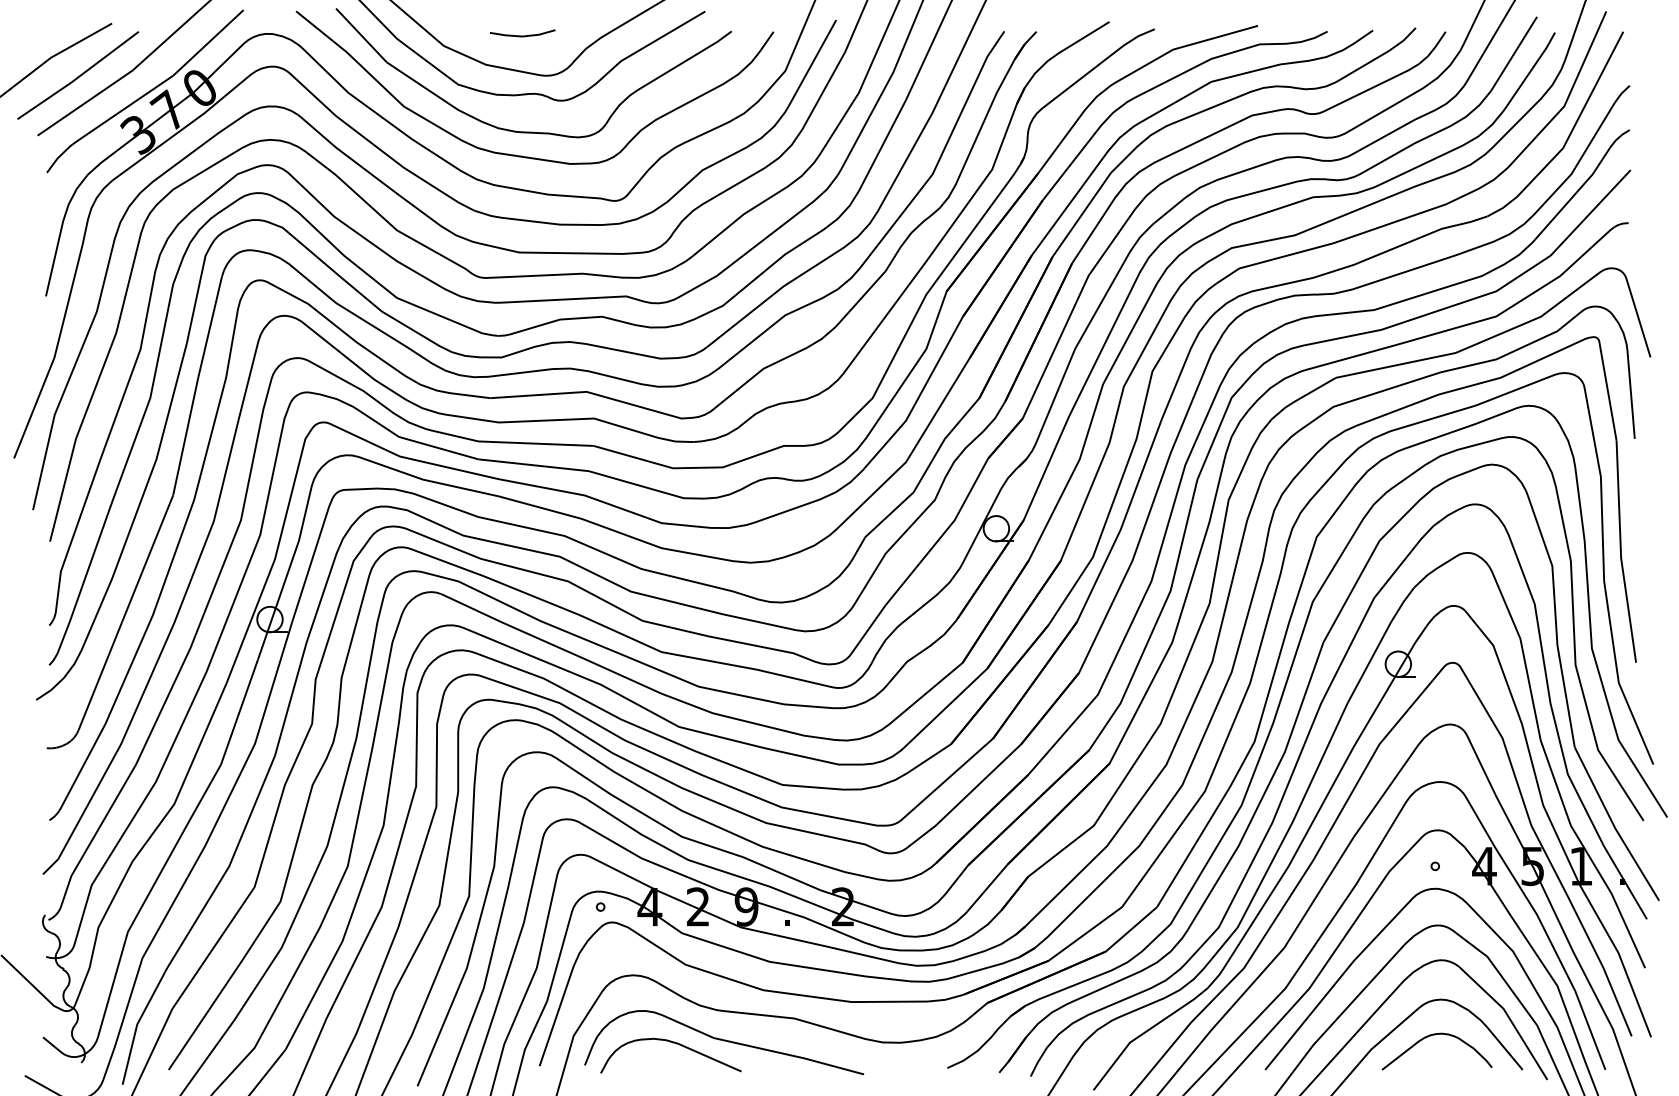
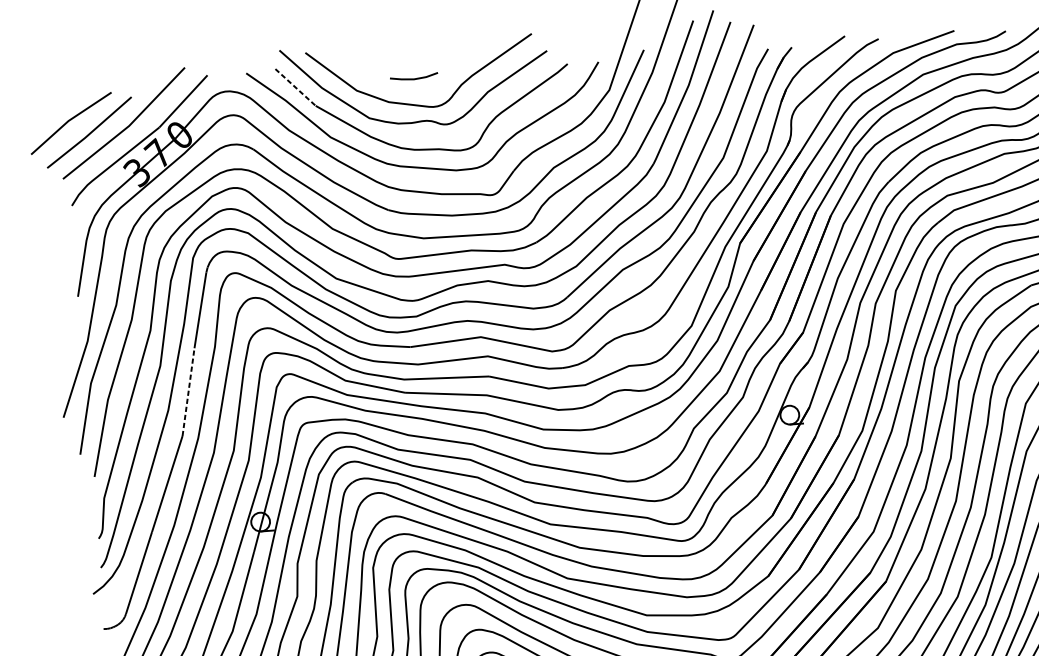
line: (361, 35) -> (295, 87), solid -> dashed
line: (185, 436) -> (188, 392), solid -> dashed

